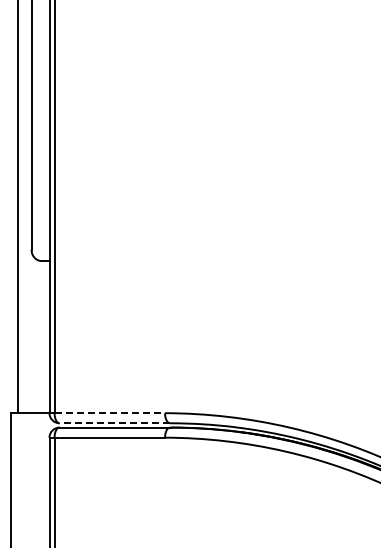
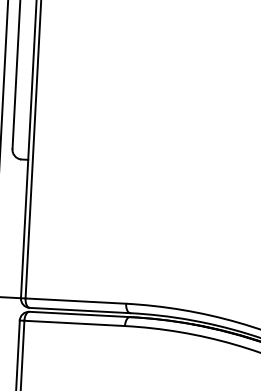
line: (110, 413) -> (76, 301), dashed -> solid
line: (114, 423) -> (79, 310), dashed -> solid

